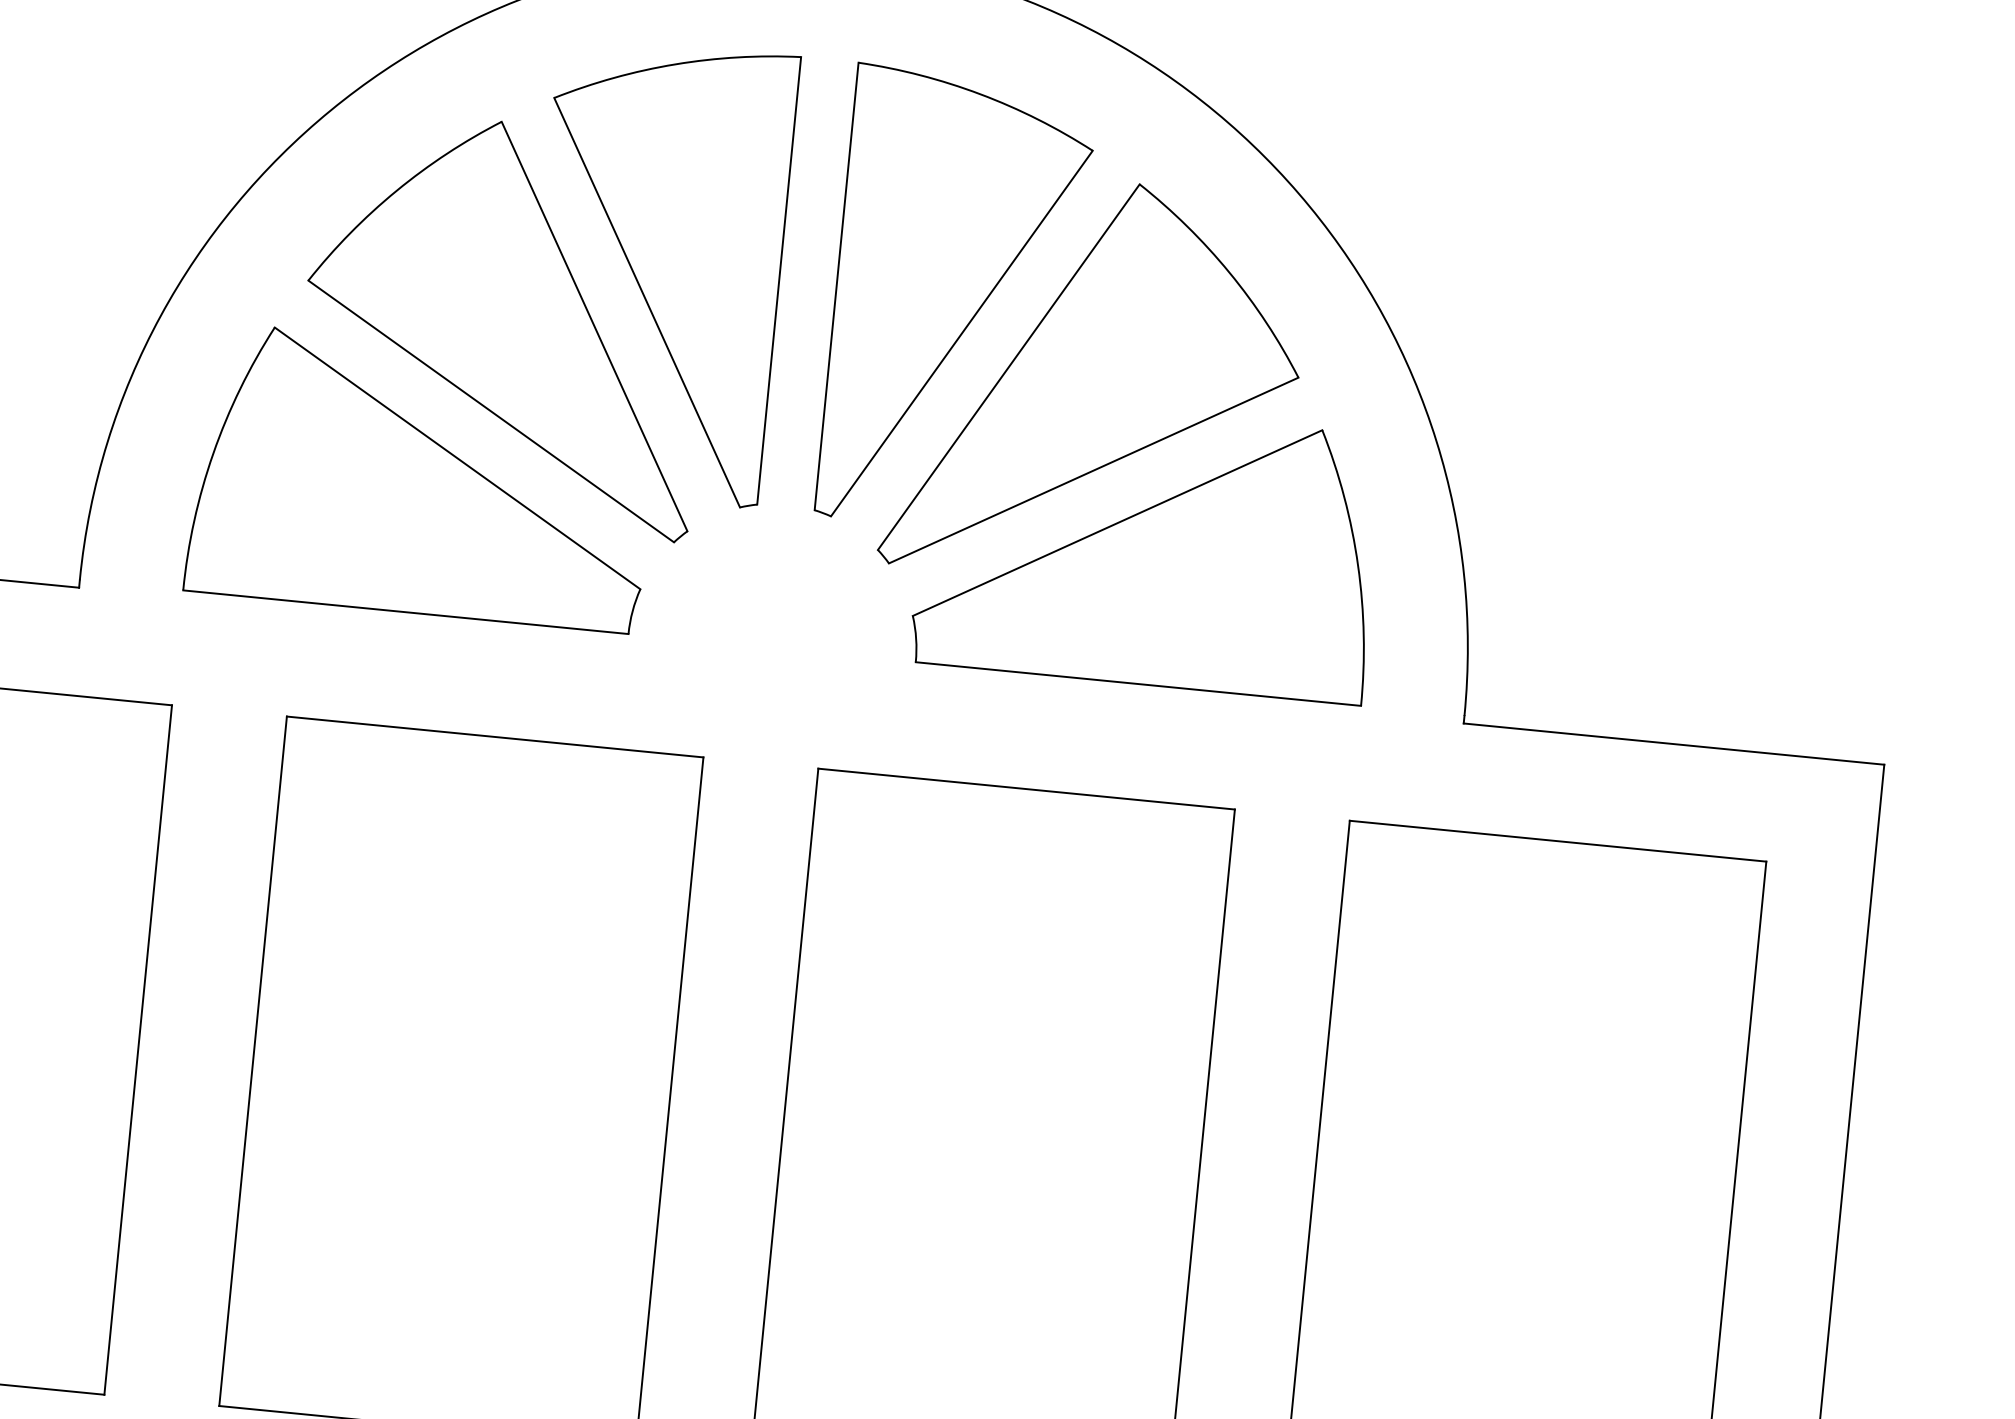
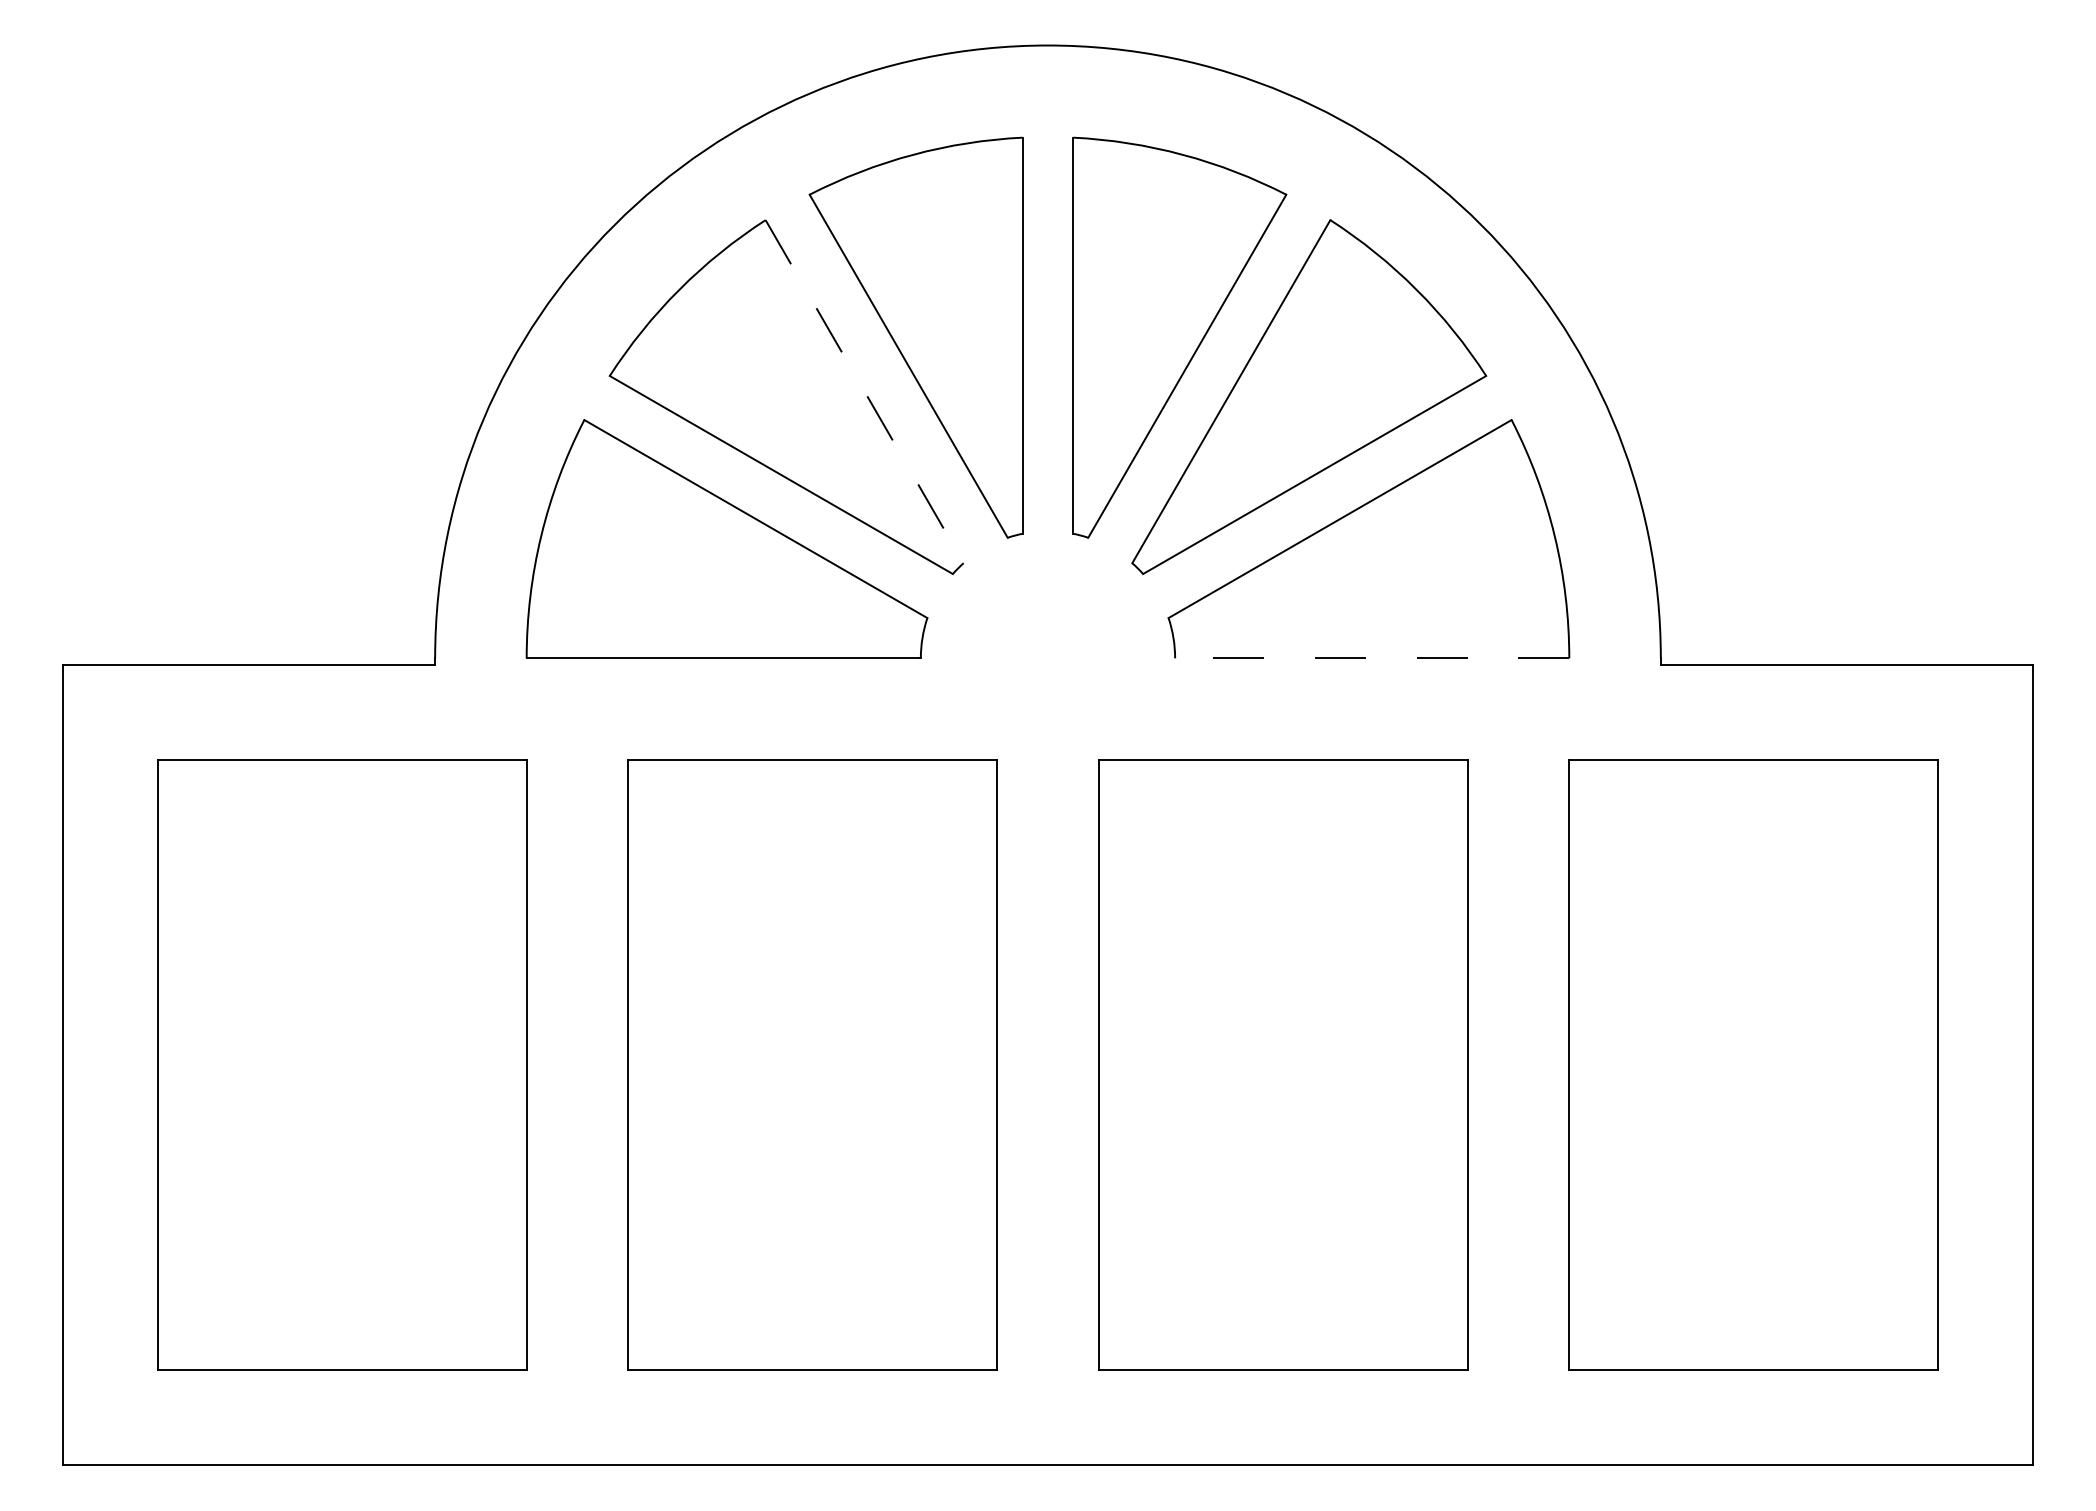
line: (594, 327) -> (864, 392), solid -> dashed
line: (1137, 684) -> (1371, 658), solid -> dashed

